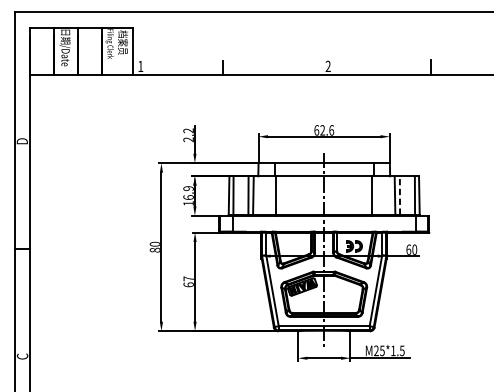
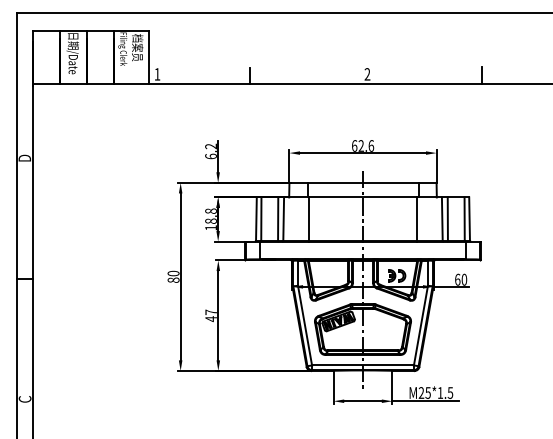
text: (188, 139) -> (210, 156), 2.2 -> 6.2
text: (188, 192) -> (210, 215), 16.9 -> 18.8
line: (399, 195) -> (447, 218), dashed -> solid
text: (188, 285) -> (210, 319), 67 -> 47

